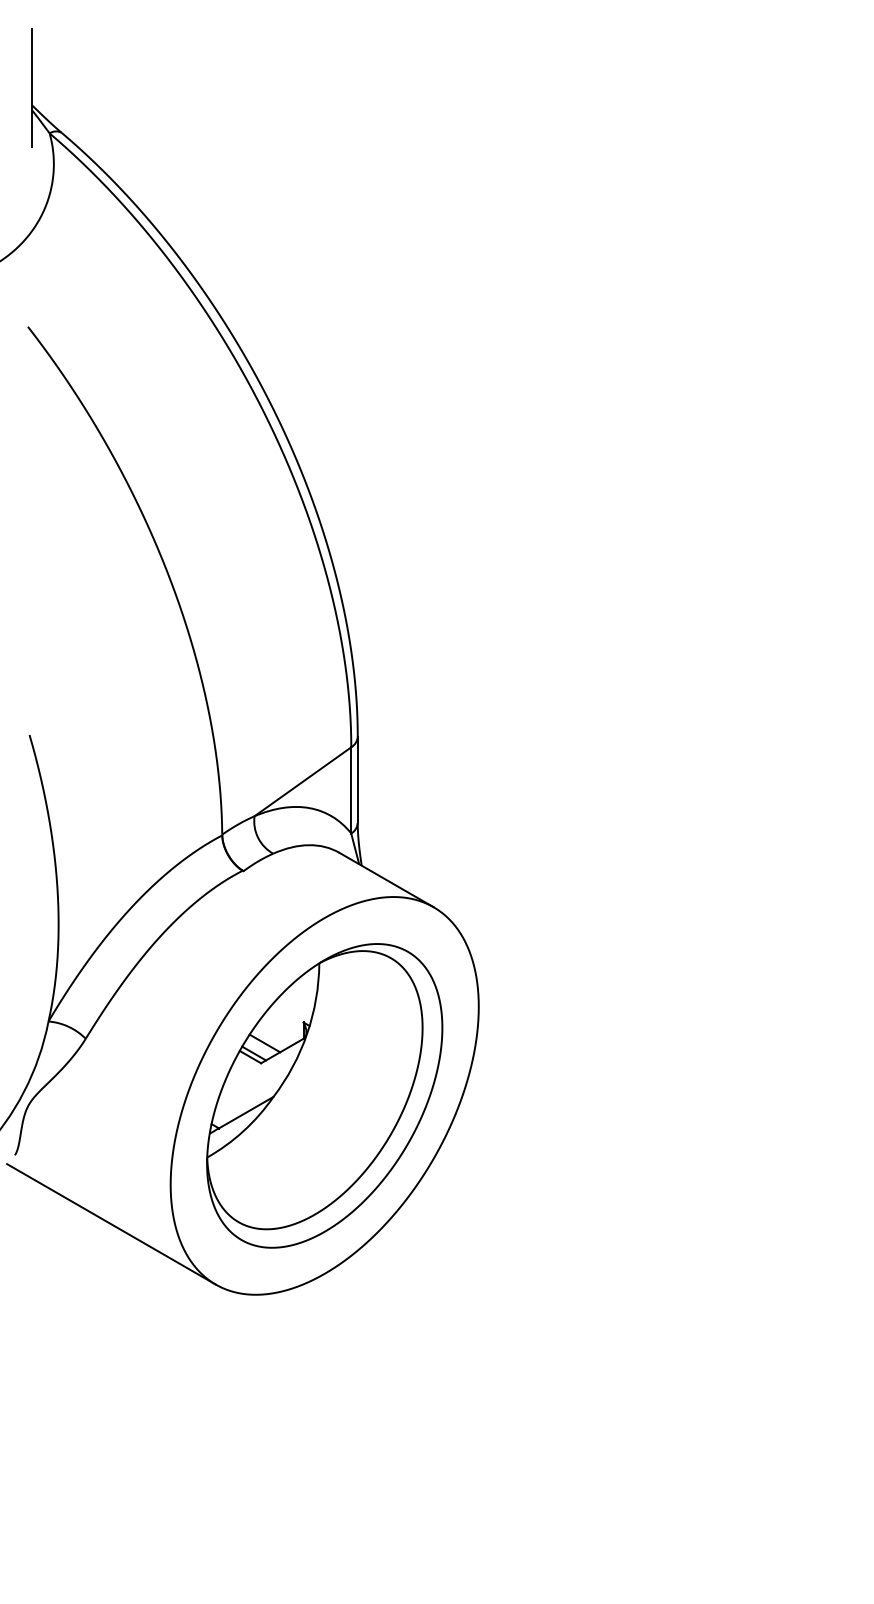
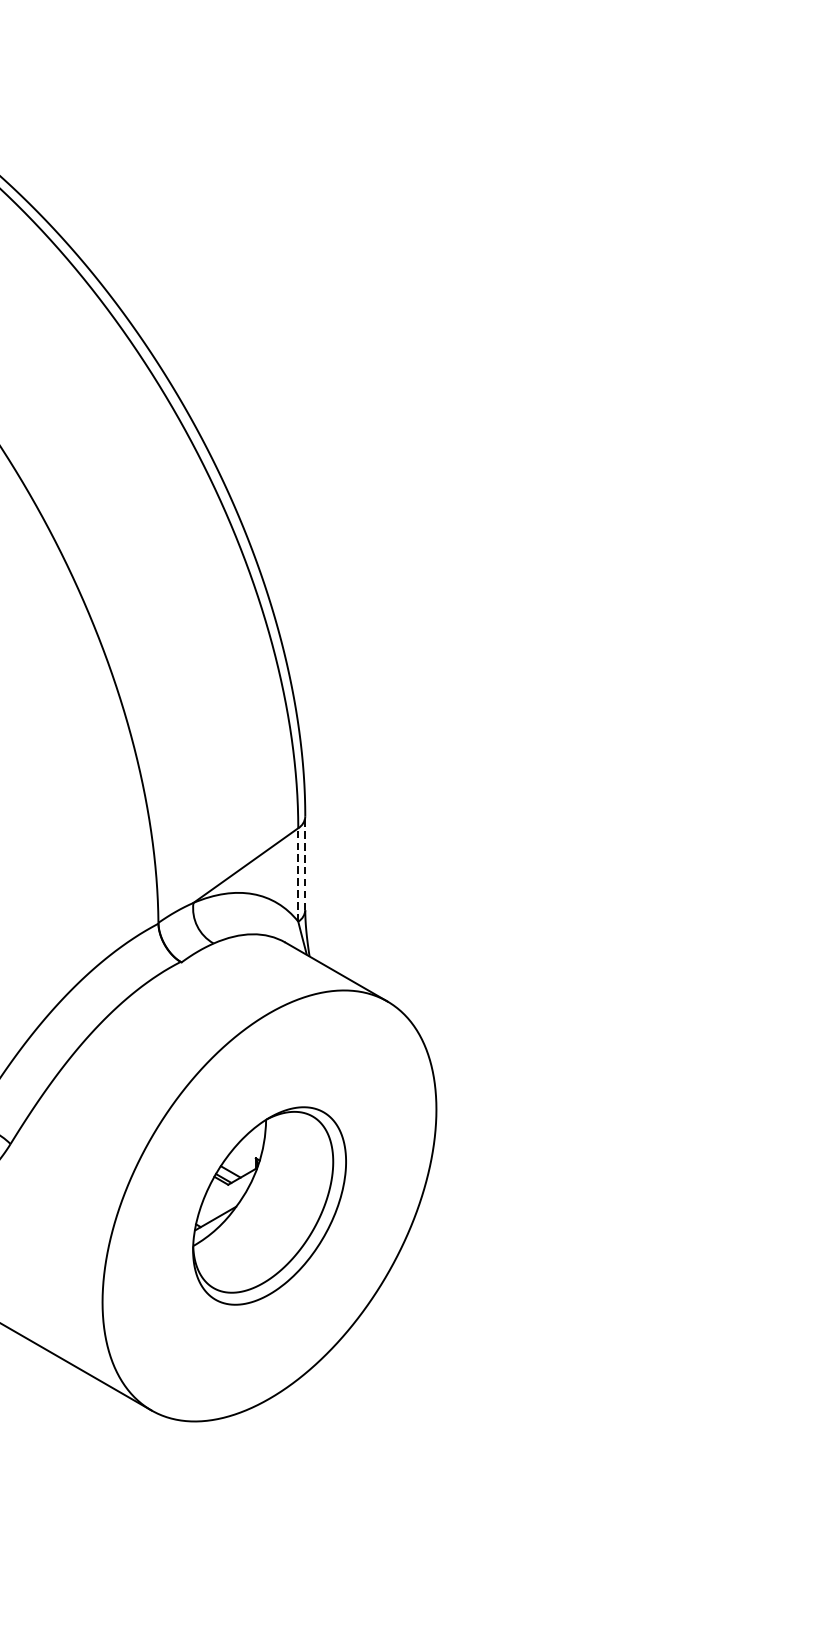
line: (357, 779) -> (305, 863), solid -> dashed
line: (351, 789) -> (298, 873), solid -> dashed
part: (324, 1095) -> (269, 1205), size x0.6

